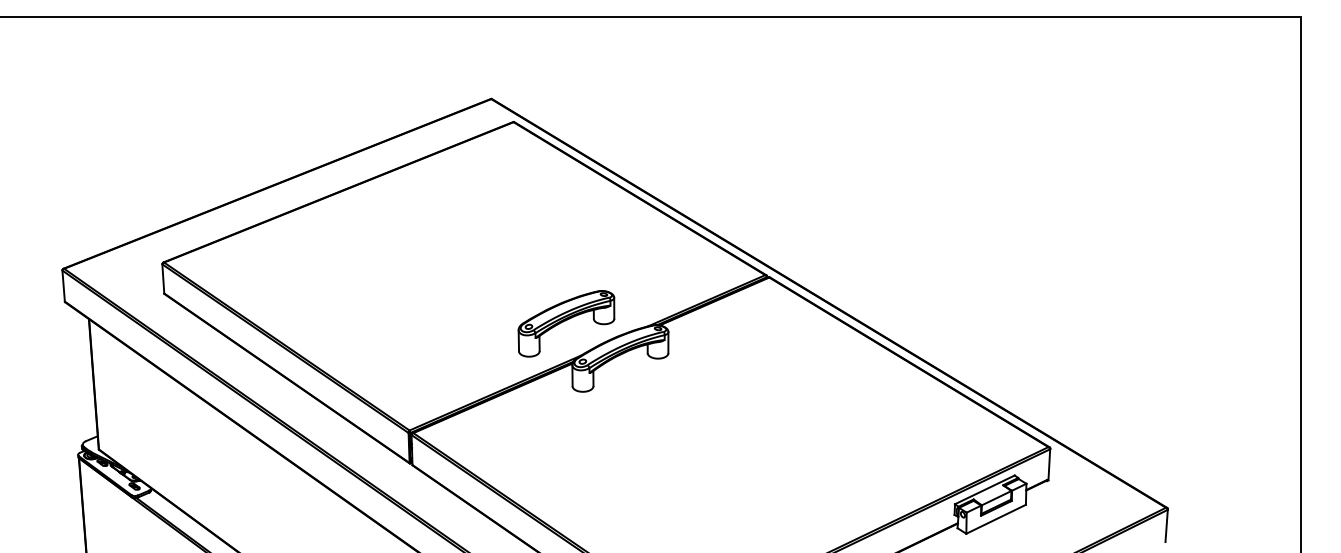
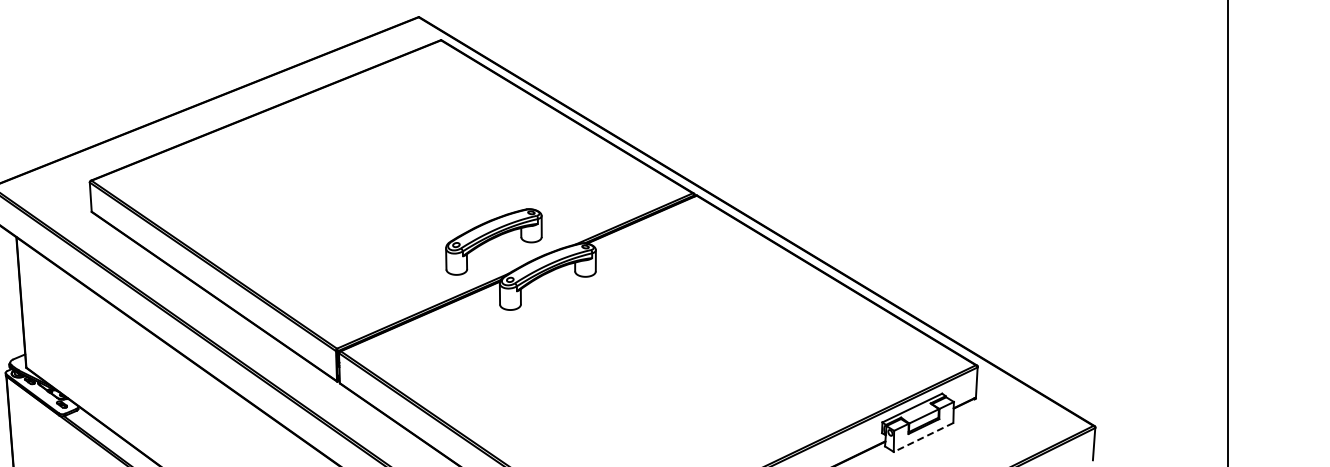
line: (995, 519) -> (922, 437), solid -> dashed

